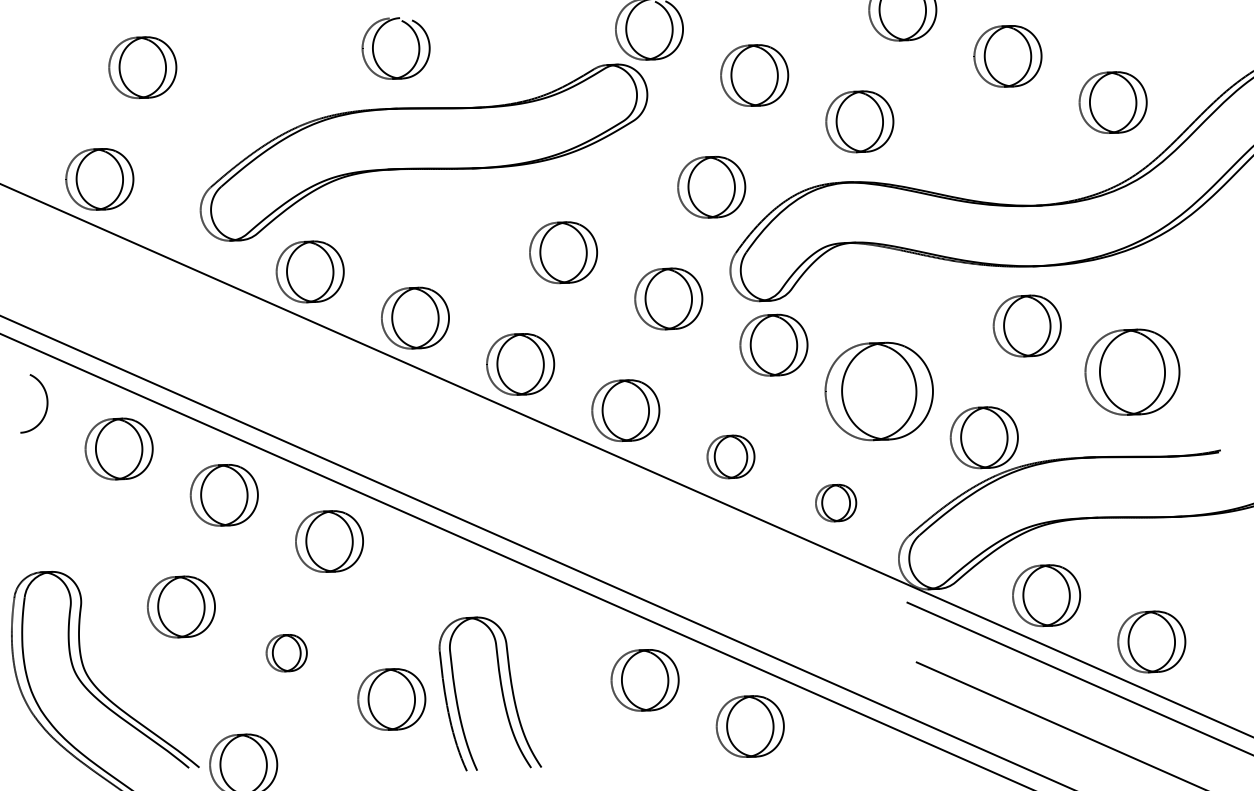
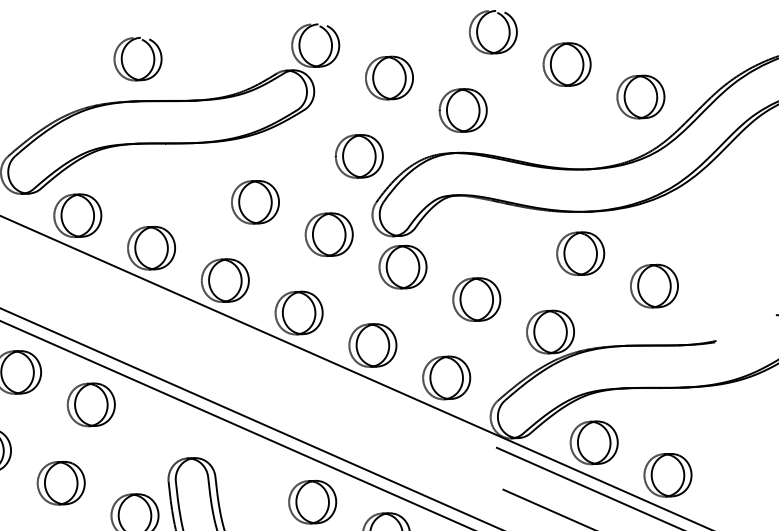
part: (1132, 372) -> (654, 286), size x0.71
part: (878, 391) -> (476, 299), size x0.62
part: (730, 456) -> (372, 345), size x1.43
part: (835, 502) -> (446, 377), size x1.67
part: (286, 652) -> (61, 482), size x1.67

